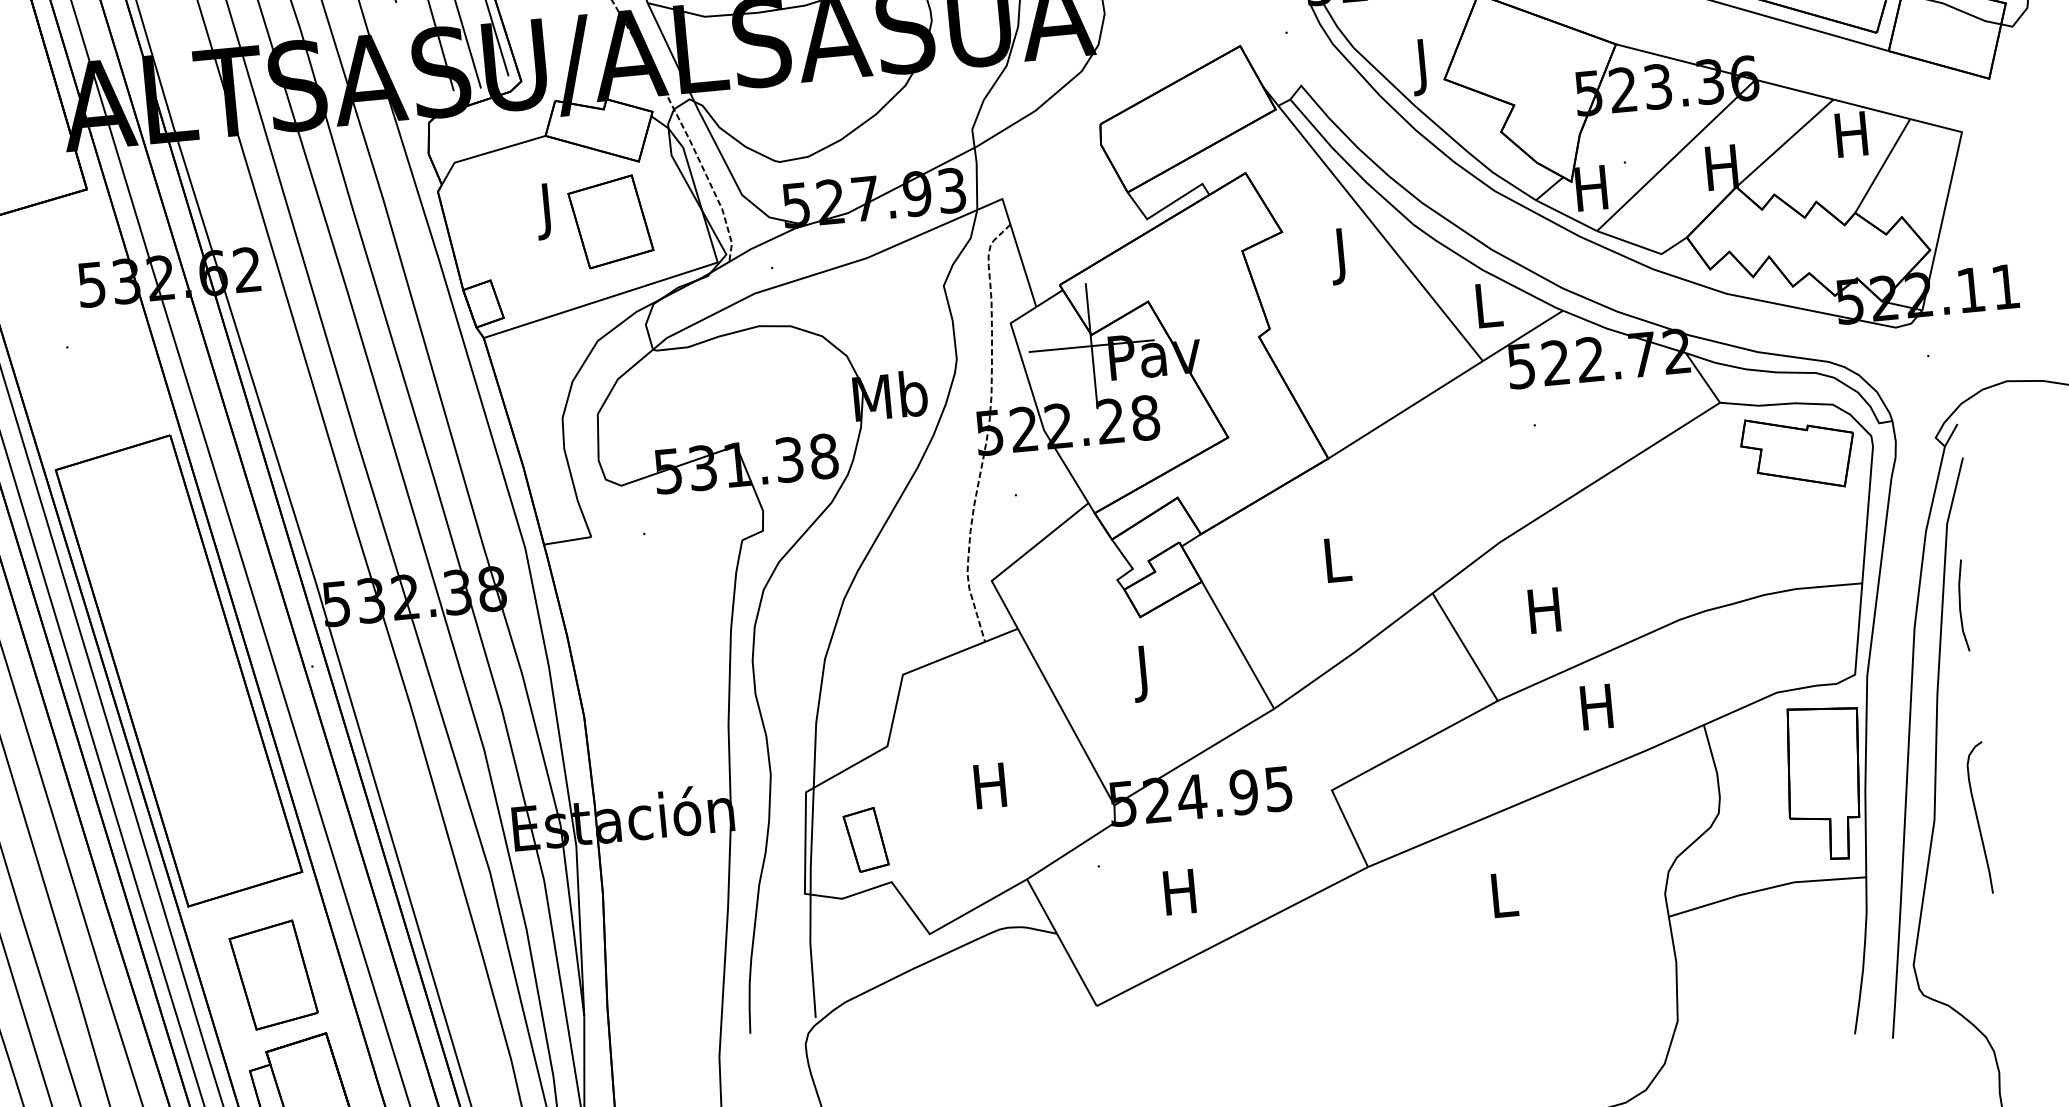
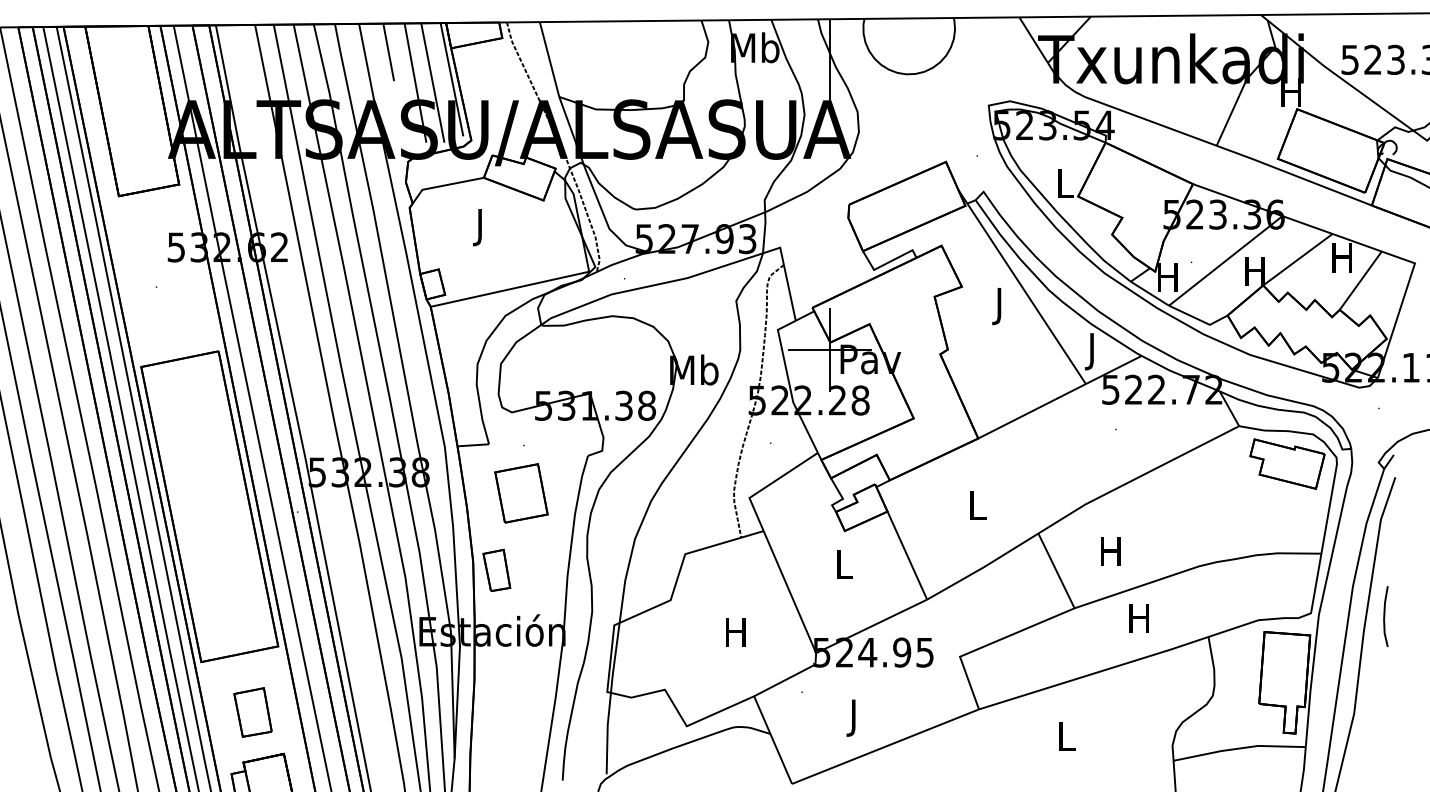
text: (1423, 66) -> (1065, 186), J -> L
part: (610, 222) -> (521, 493), moved
text: (1489, 310) -> (1093, 351), L -> J
line: (1961, 605) -> (1385, 616), moved
text: (1145, 673) -> (844, 568), J -> L
curve: (1978, 817) -> (1383, 714), removed
part: (865, 838) -> (496, 569), moved
text: (1179, 897) -> (853, 717), H -> J
part: (272, 975) -> (252, 712), size x0.7

